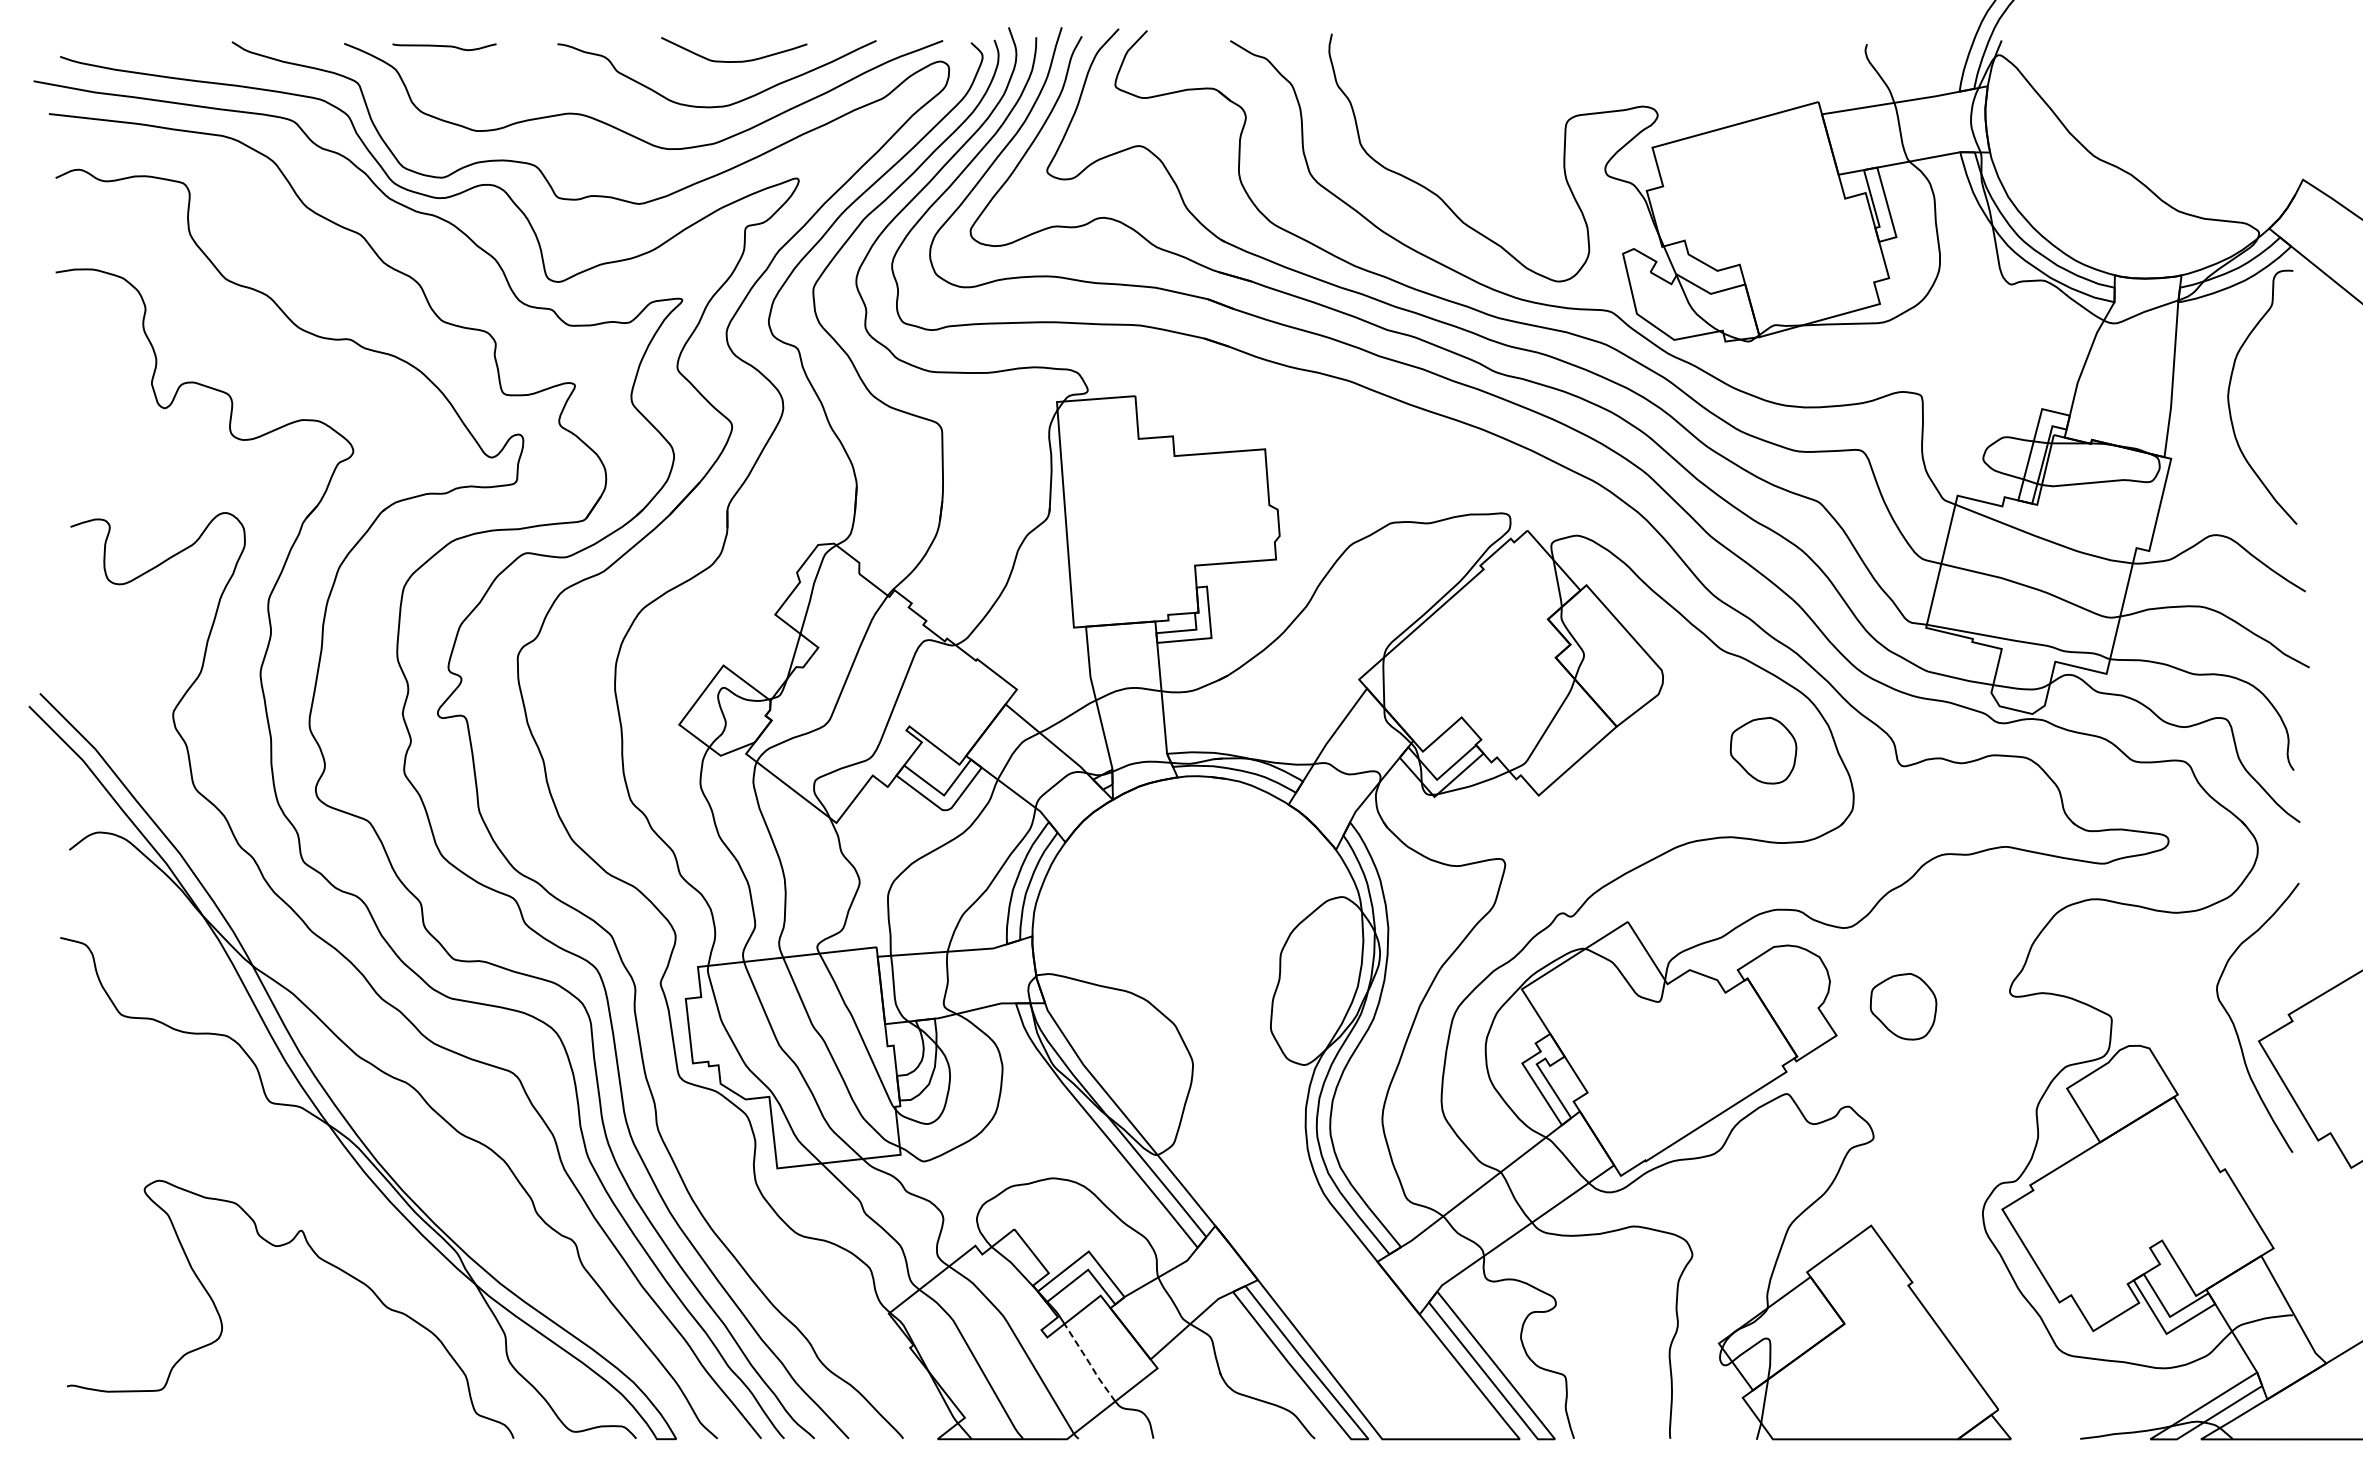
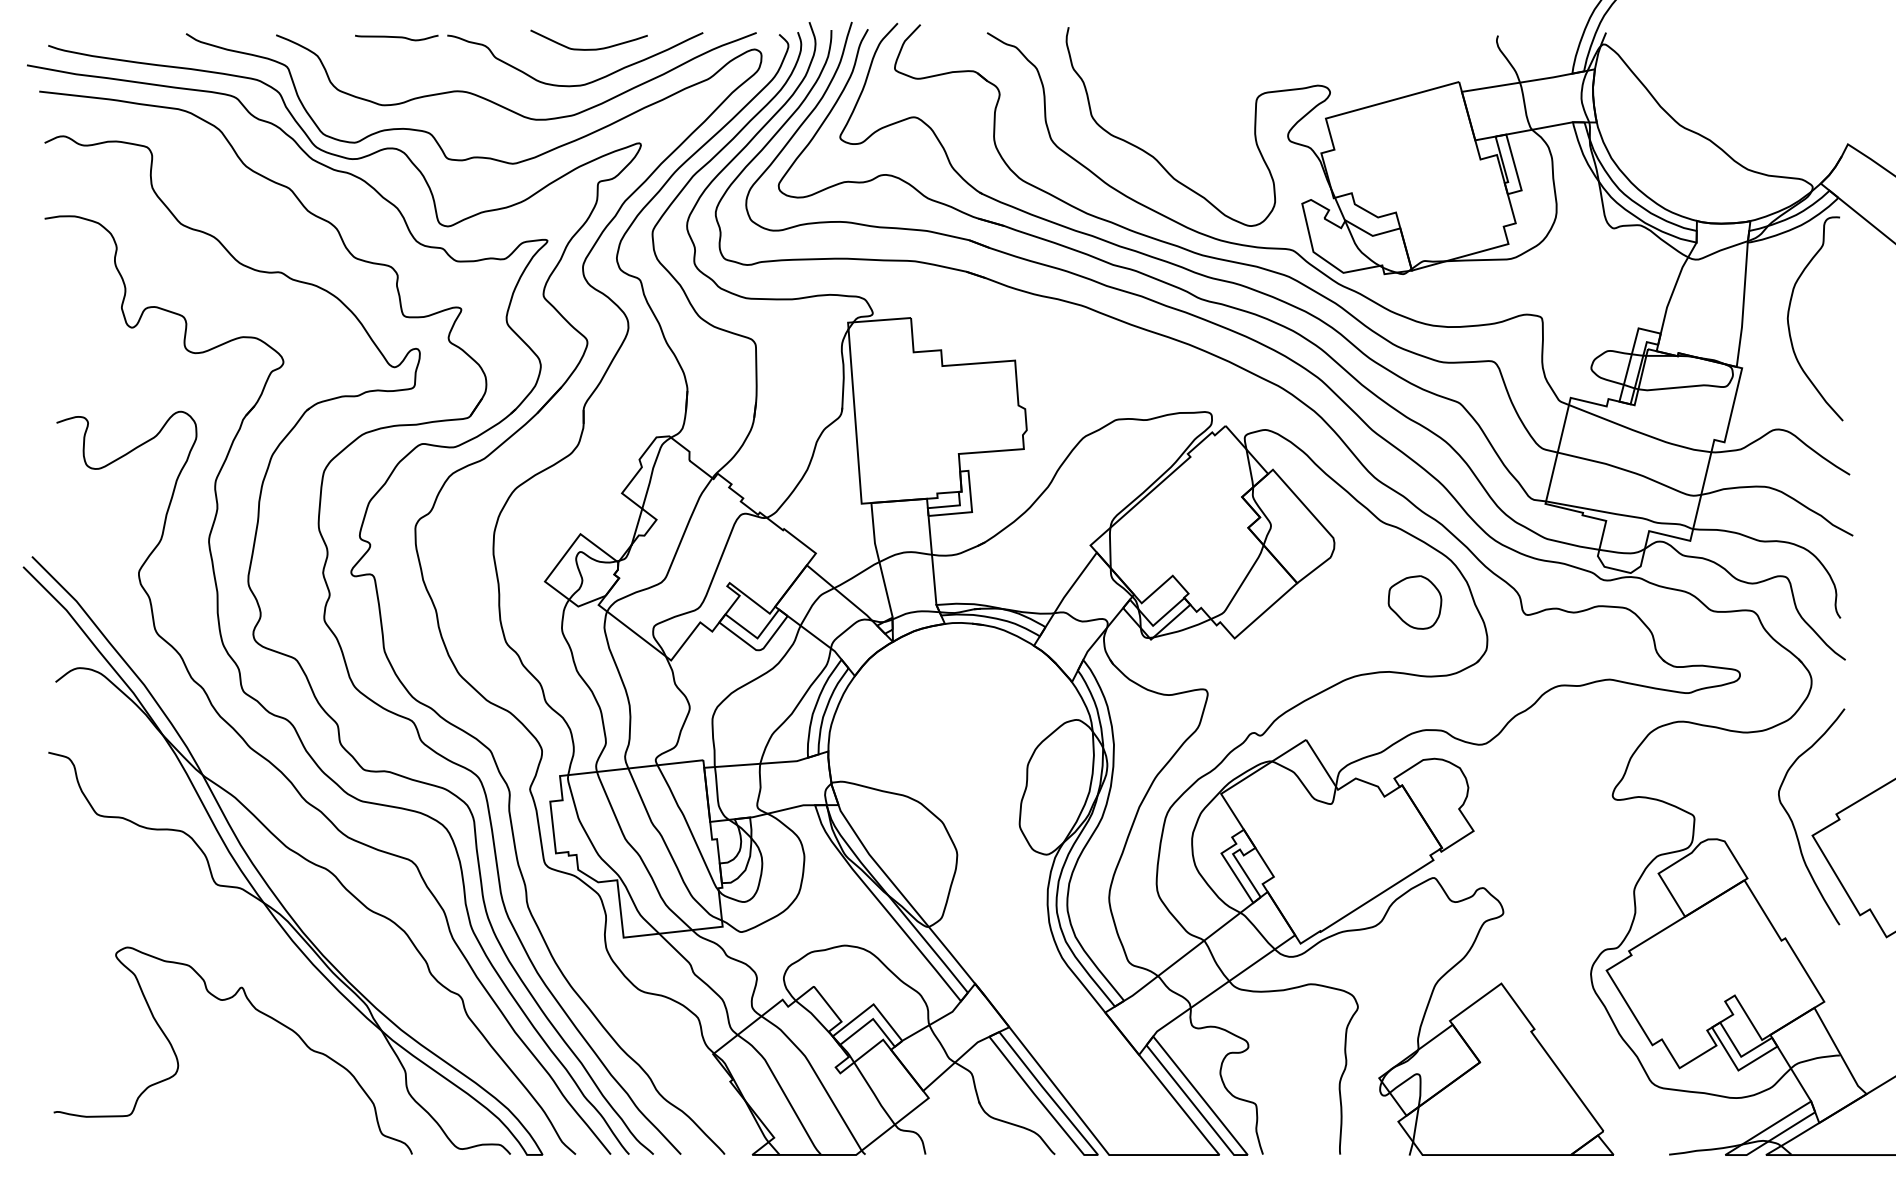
curve: (444, 47) -> (396, 38), moved
part: (1903, 1006) -> (1527, 807), removed
line: (1089, 1363) -> (874, 1094), dashed -> solid

